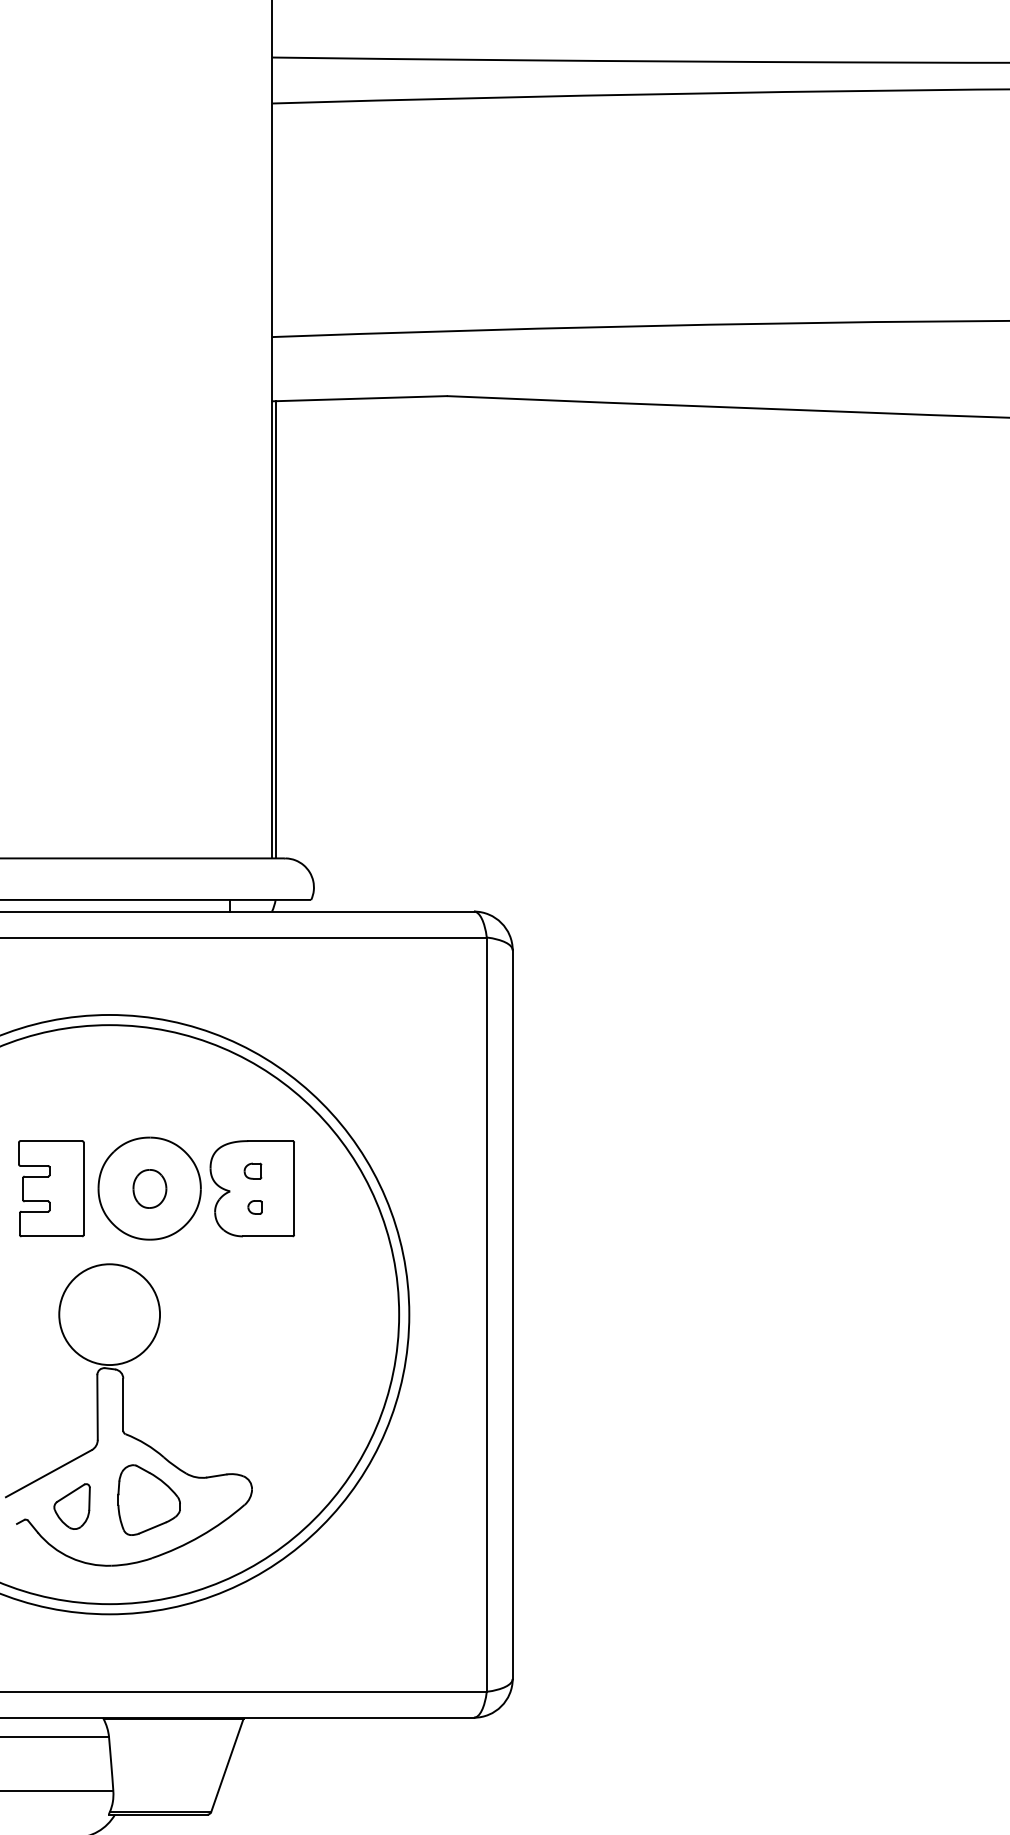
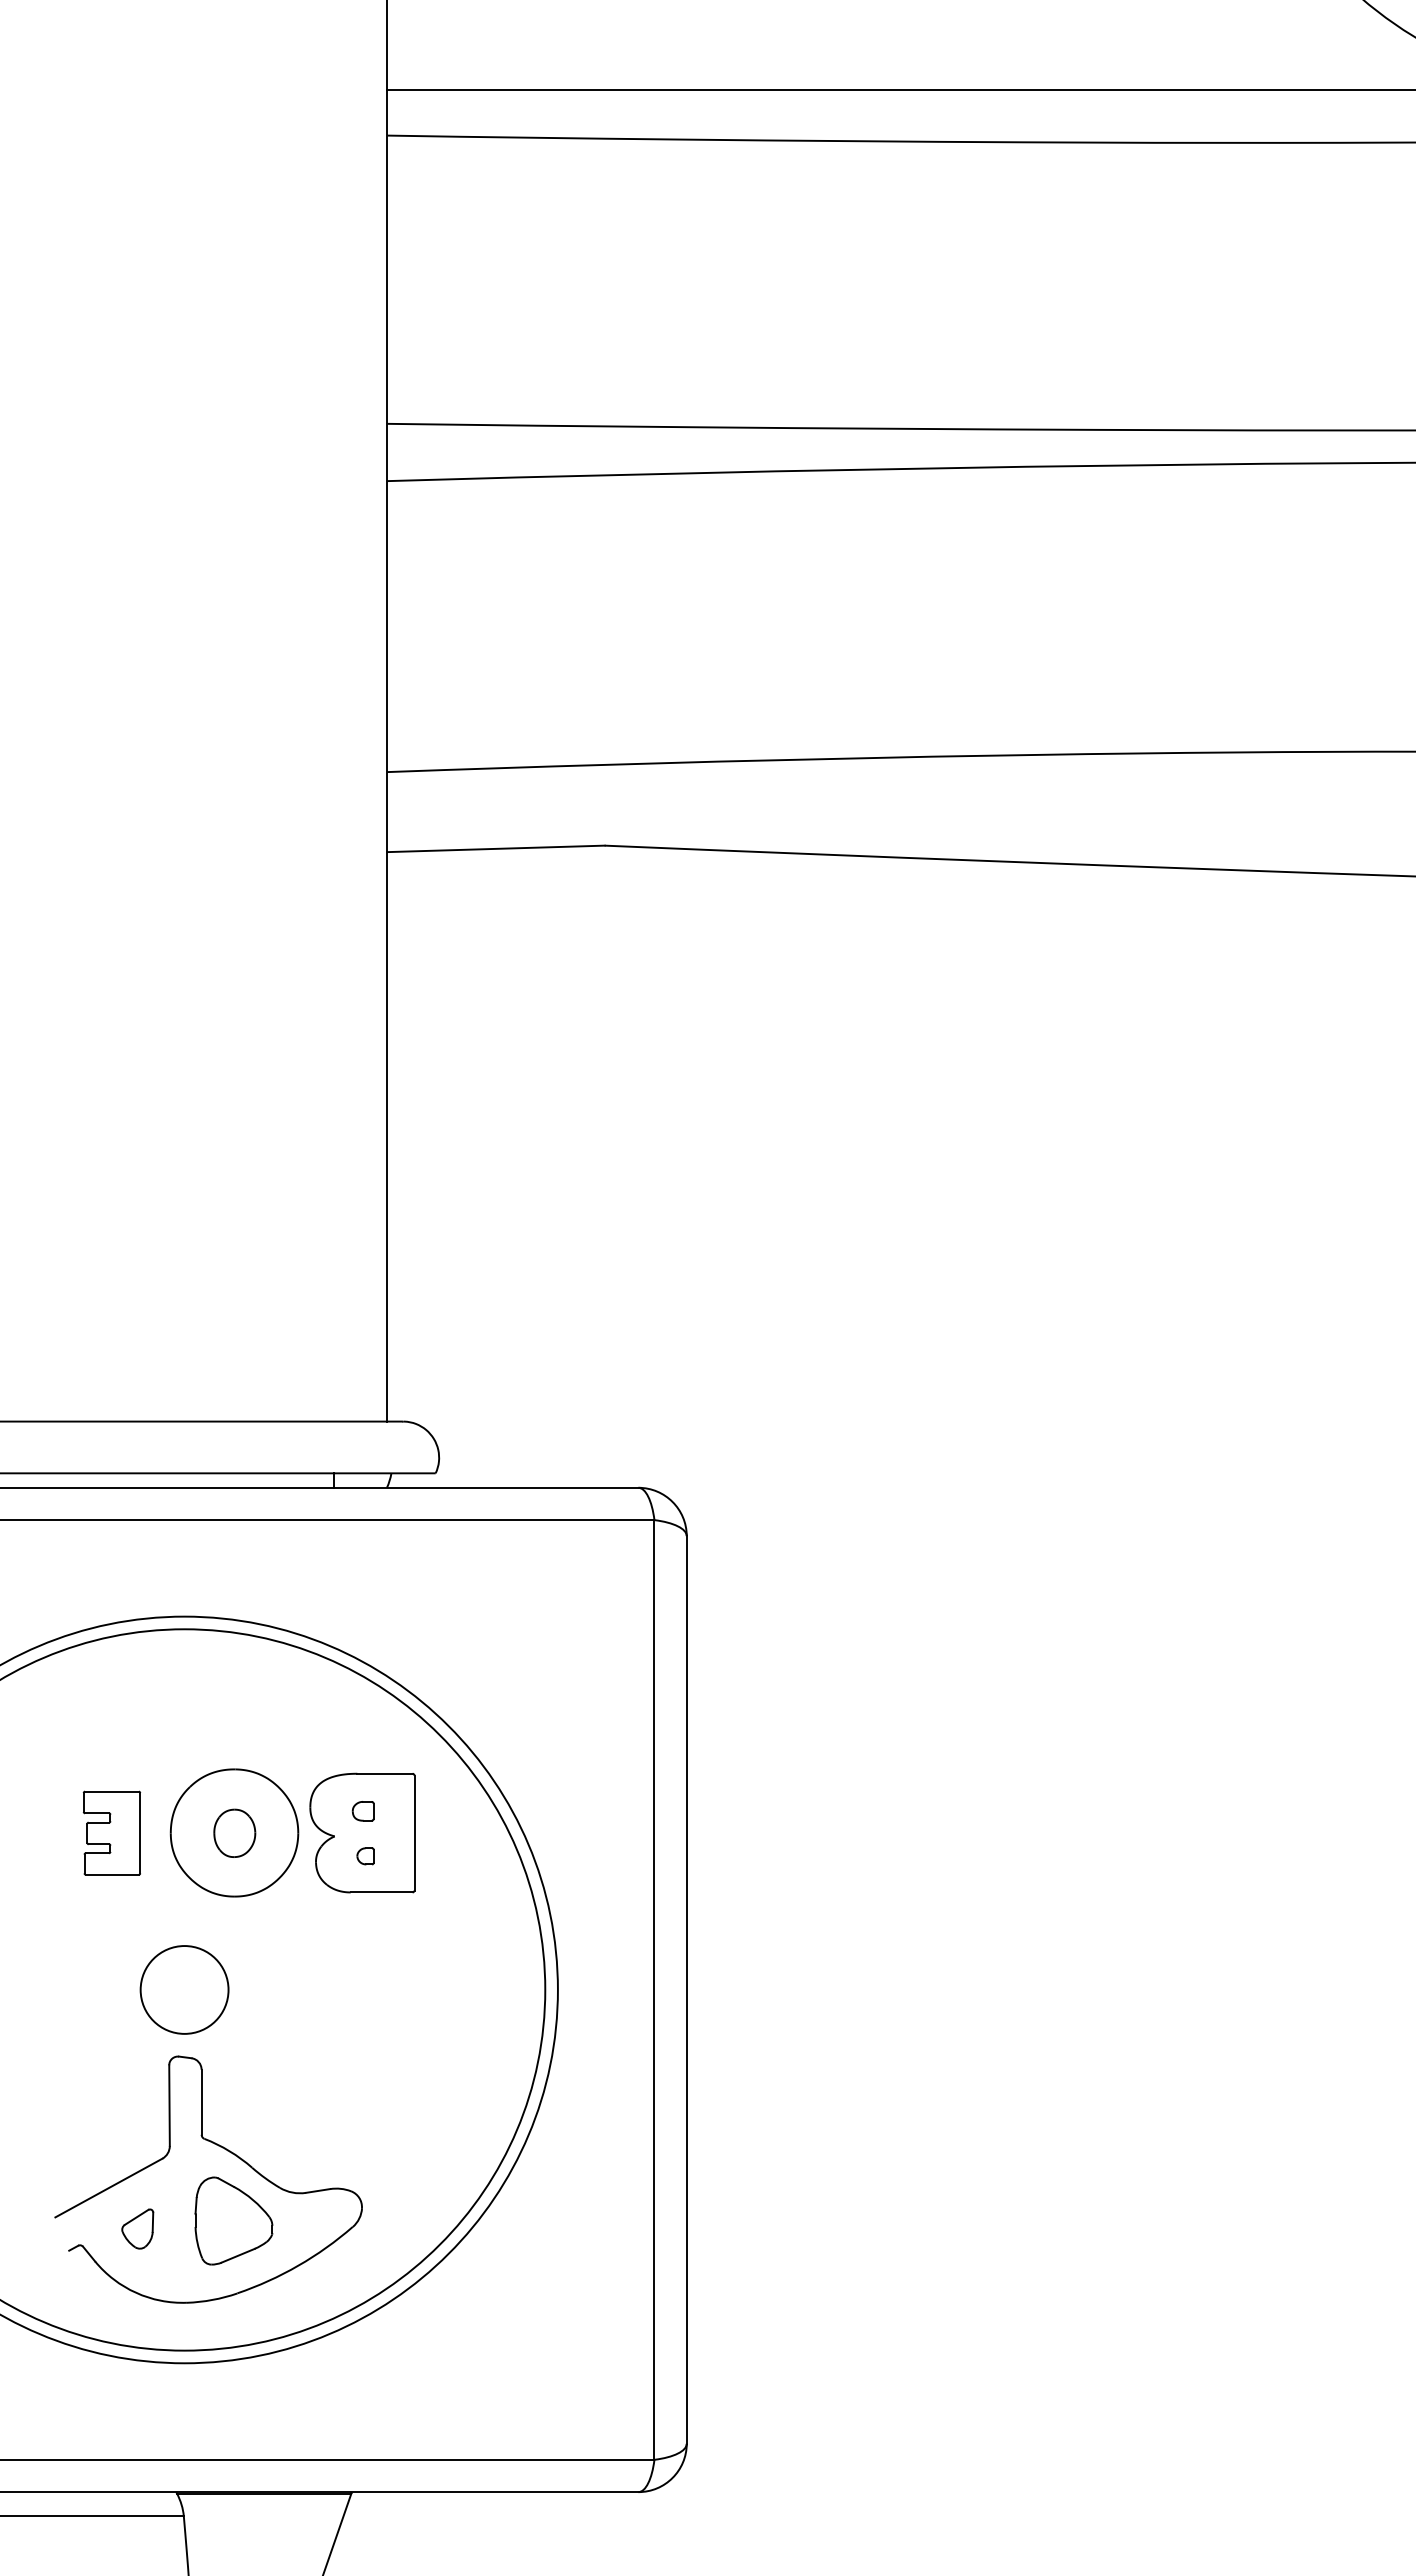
line: (276, 629) -> (392, 1136), removed
part: (50, 1189) -> (111, 1833), size x0.7
circle: (109, 1314) -> (184, 1989), size x0.7
part: (71, 1506) -> (137, 2228), size x0.7

